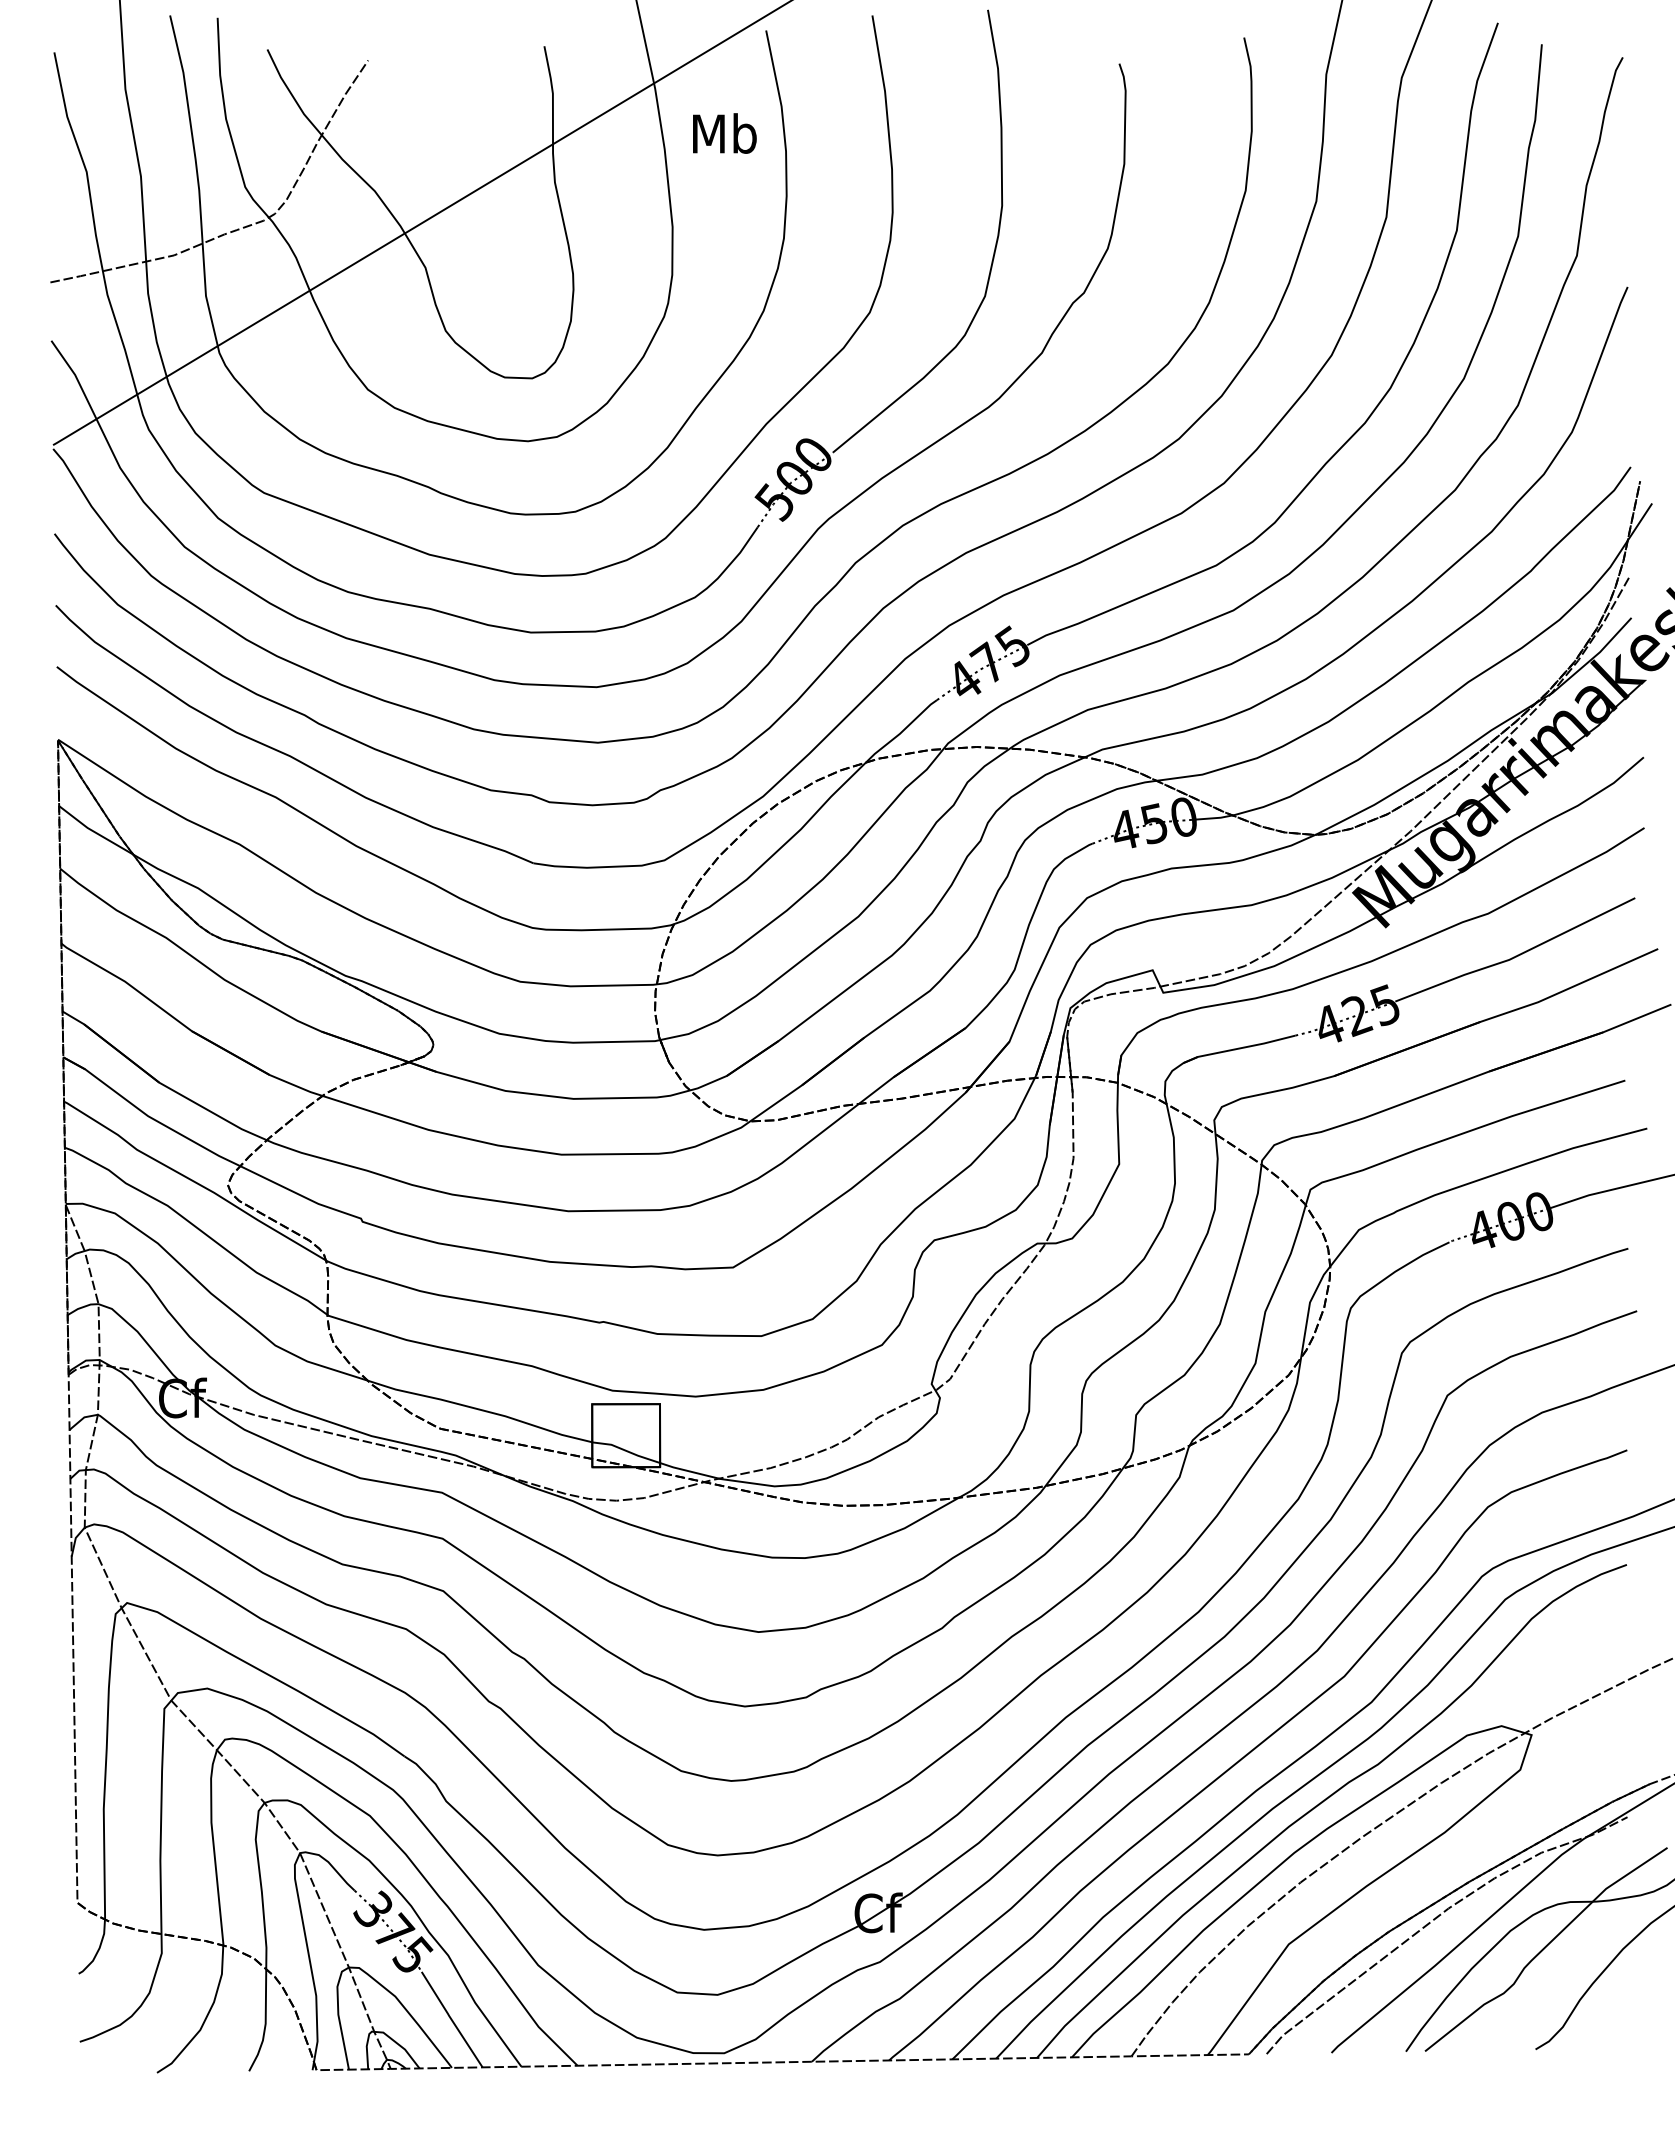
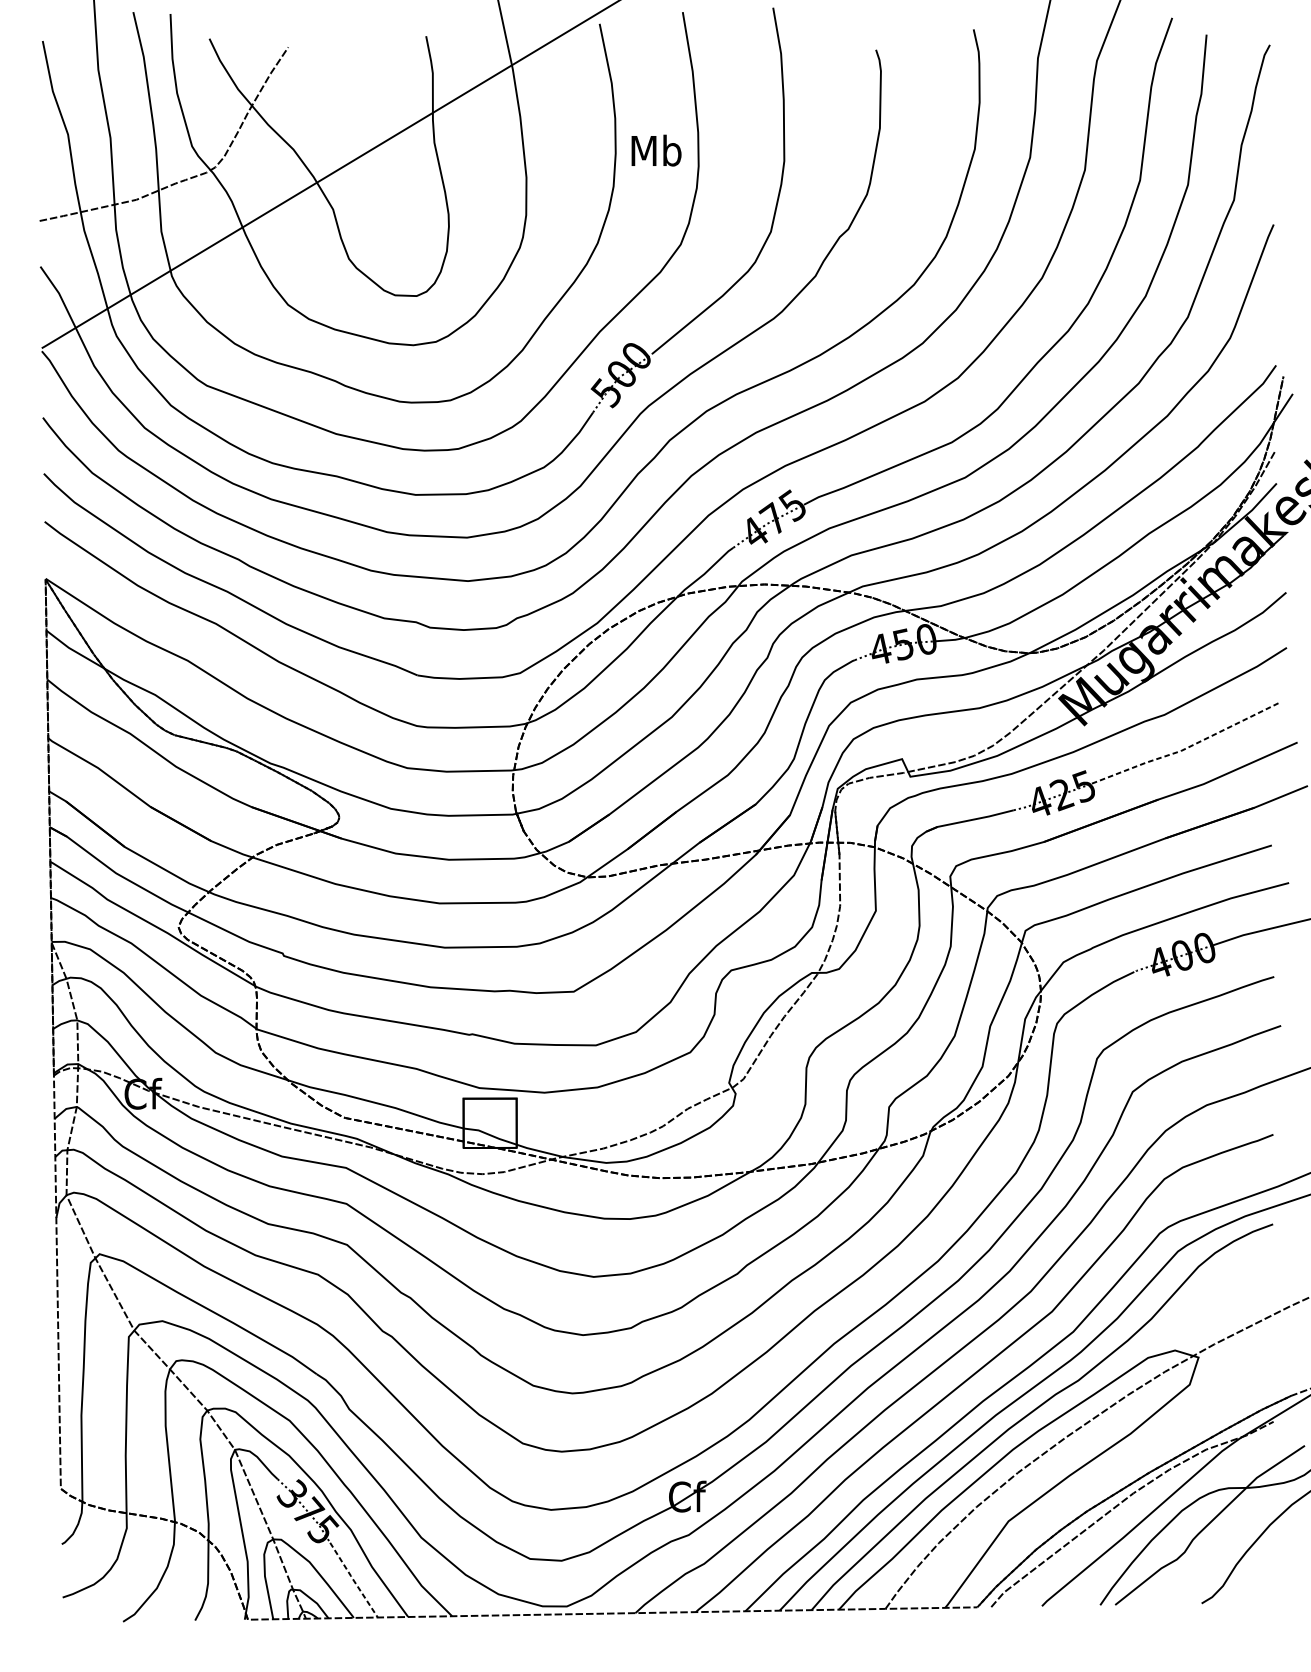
text: (724, 133) -> (656, 150), moved
line: (1516, 956) -> (1186, 748), solid -> dashed
line: (451, 2019) -> (353, 1580), solid -> dashed

